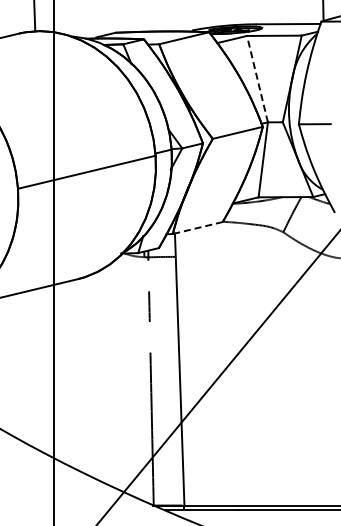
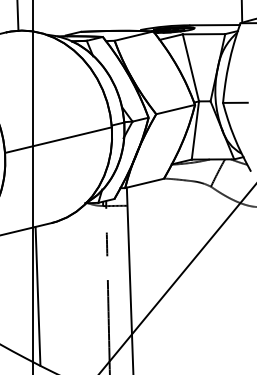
line: (257, 78) -> (190, 67), dashed -> solid
line: (197, 228) -> (144, 183), dashed -> solid
line: (60, 373) -> (38, 296), added

